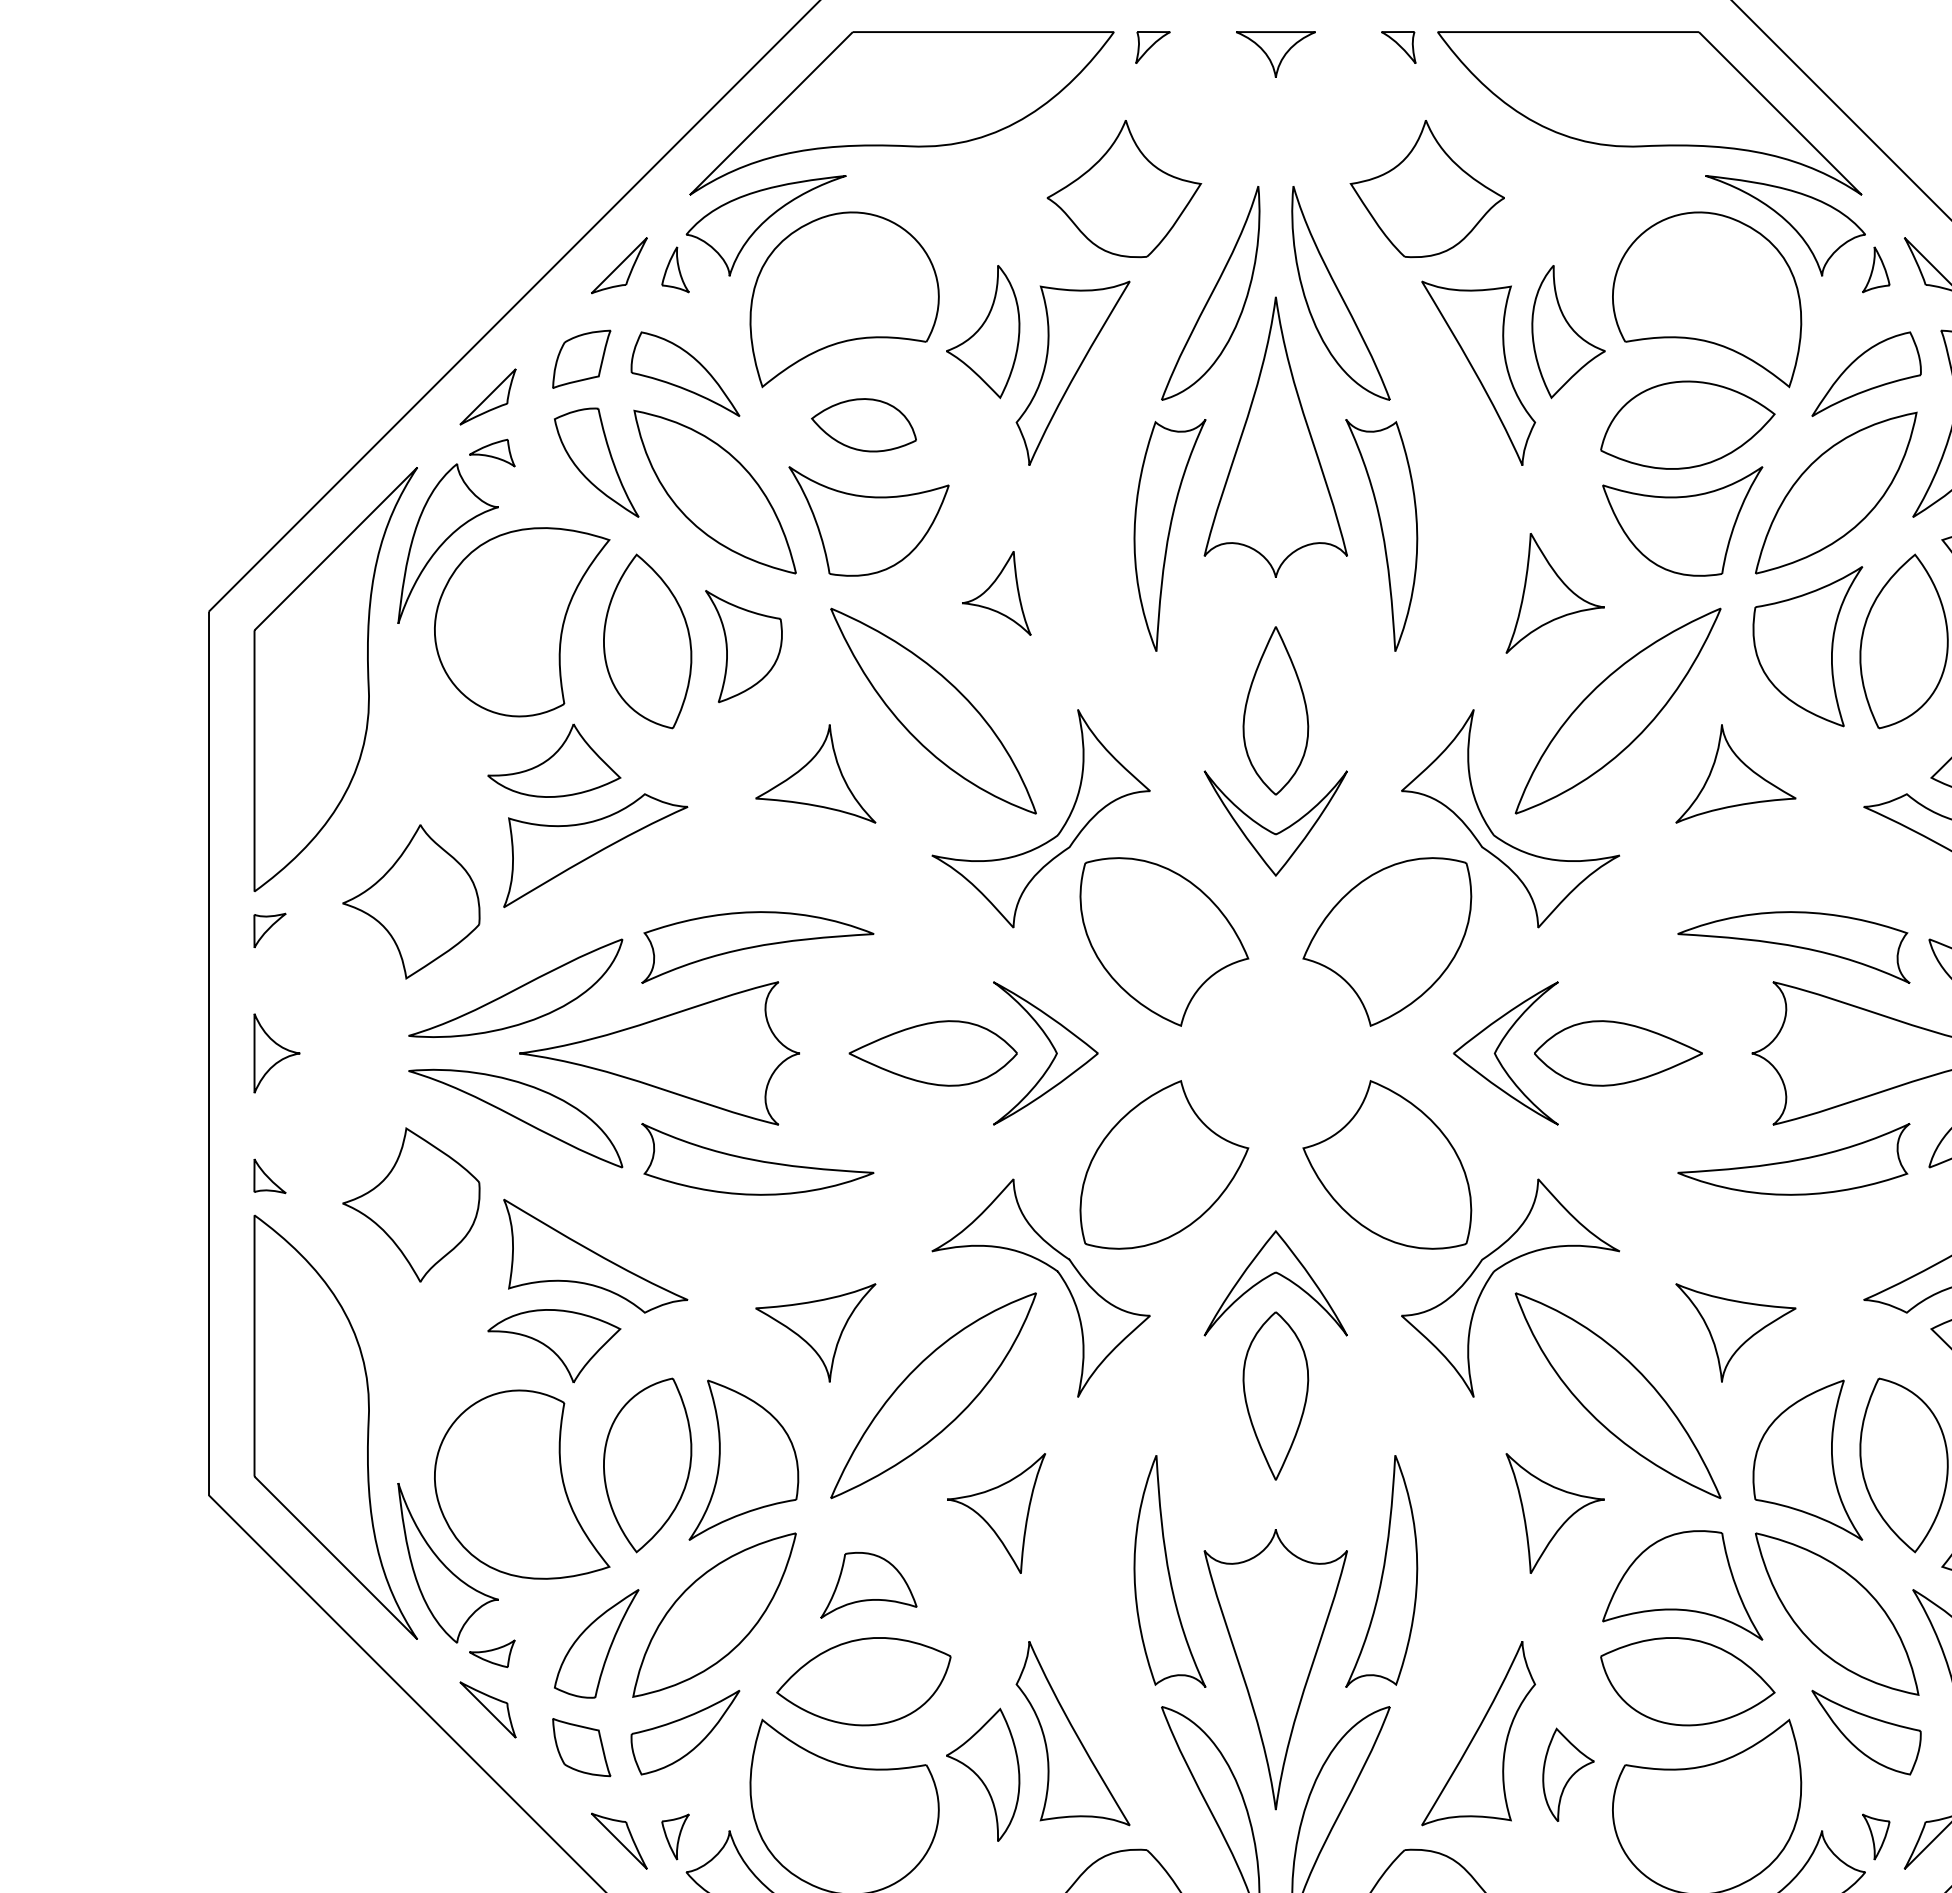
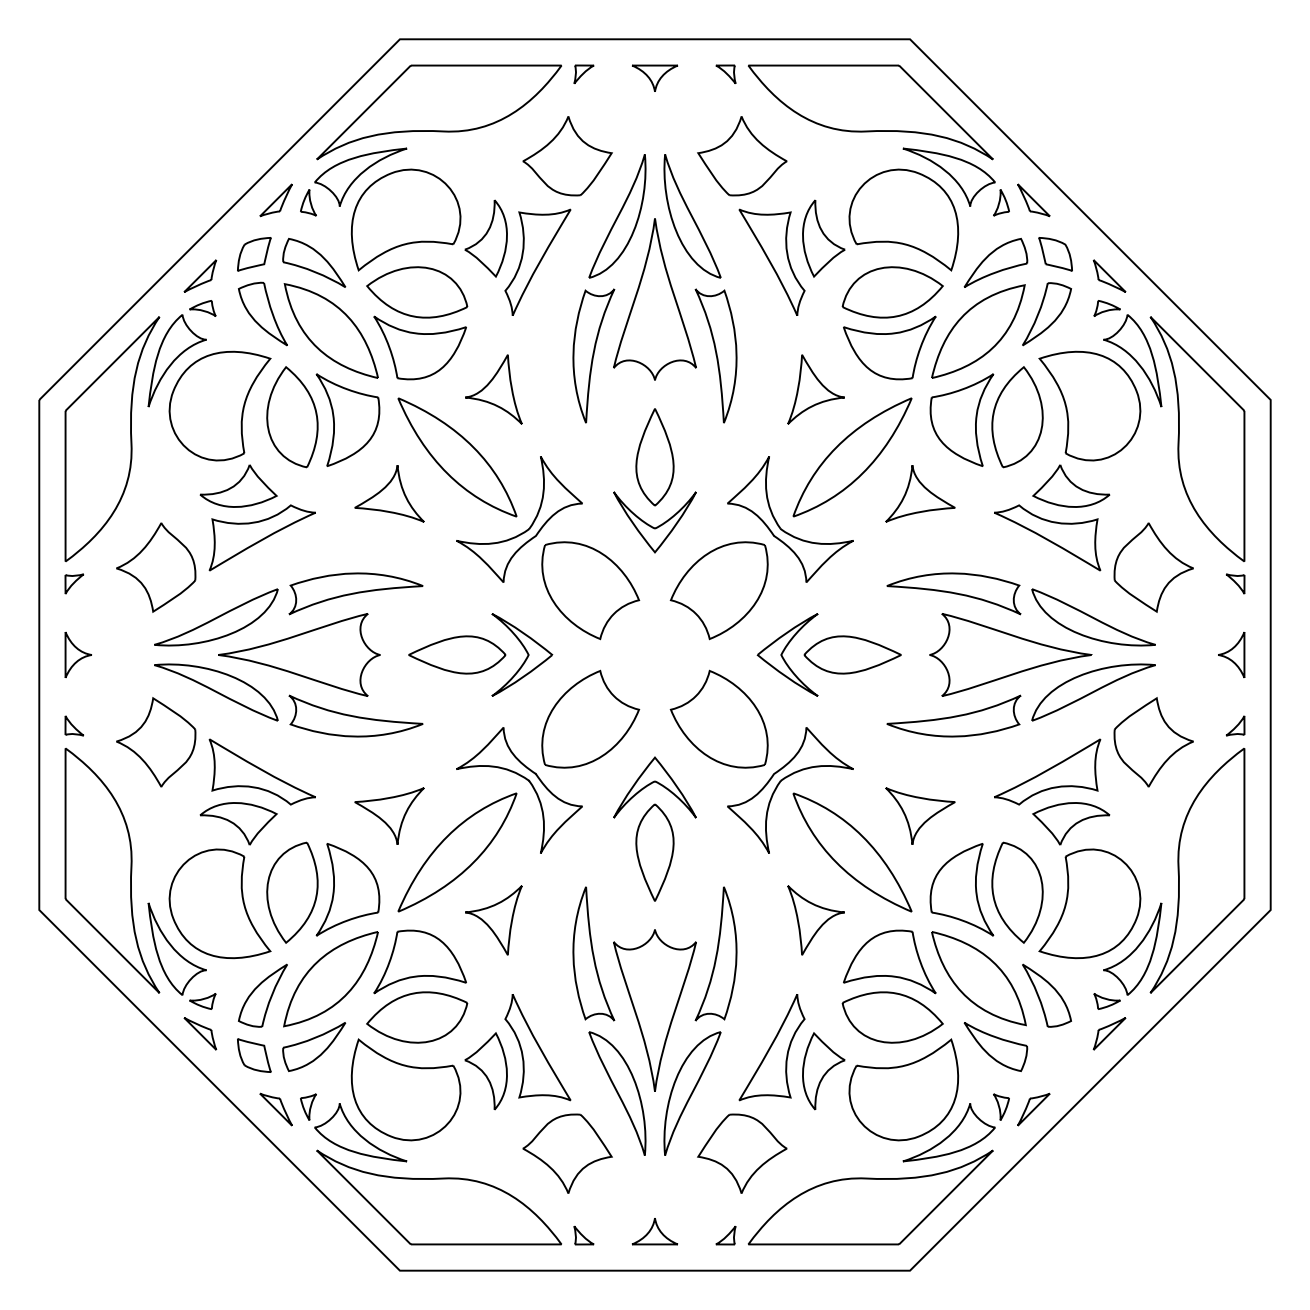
part: (864, 425) -> (417, 292), size x1.67
part: (996, 593) -> (493, 389), size x1.43
part: (743, 645) -> (347, 419), size x1.43
part: (867, 1584) -> (419, 961), size x1.67
part: (1567, 1775) -> (823, 1071), size x1.43

